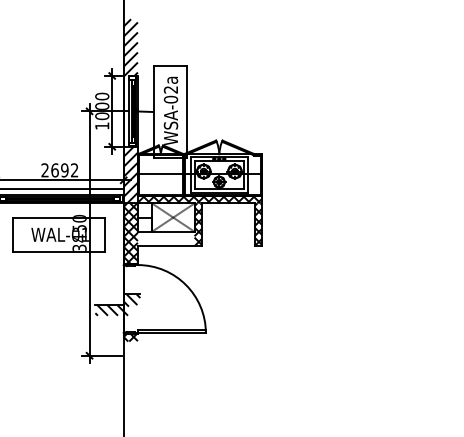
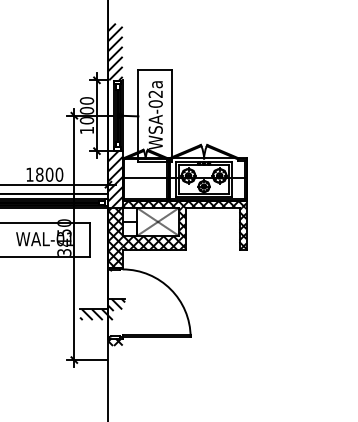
text: (59, 170) -> (44, 174), 2692 -> 1800
hatch: (165, 238) -> (150, 242), added

